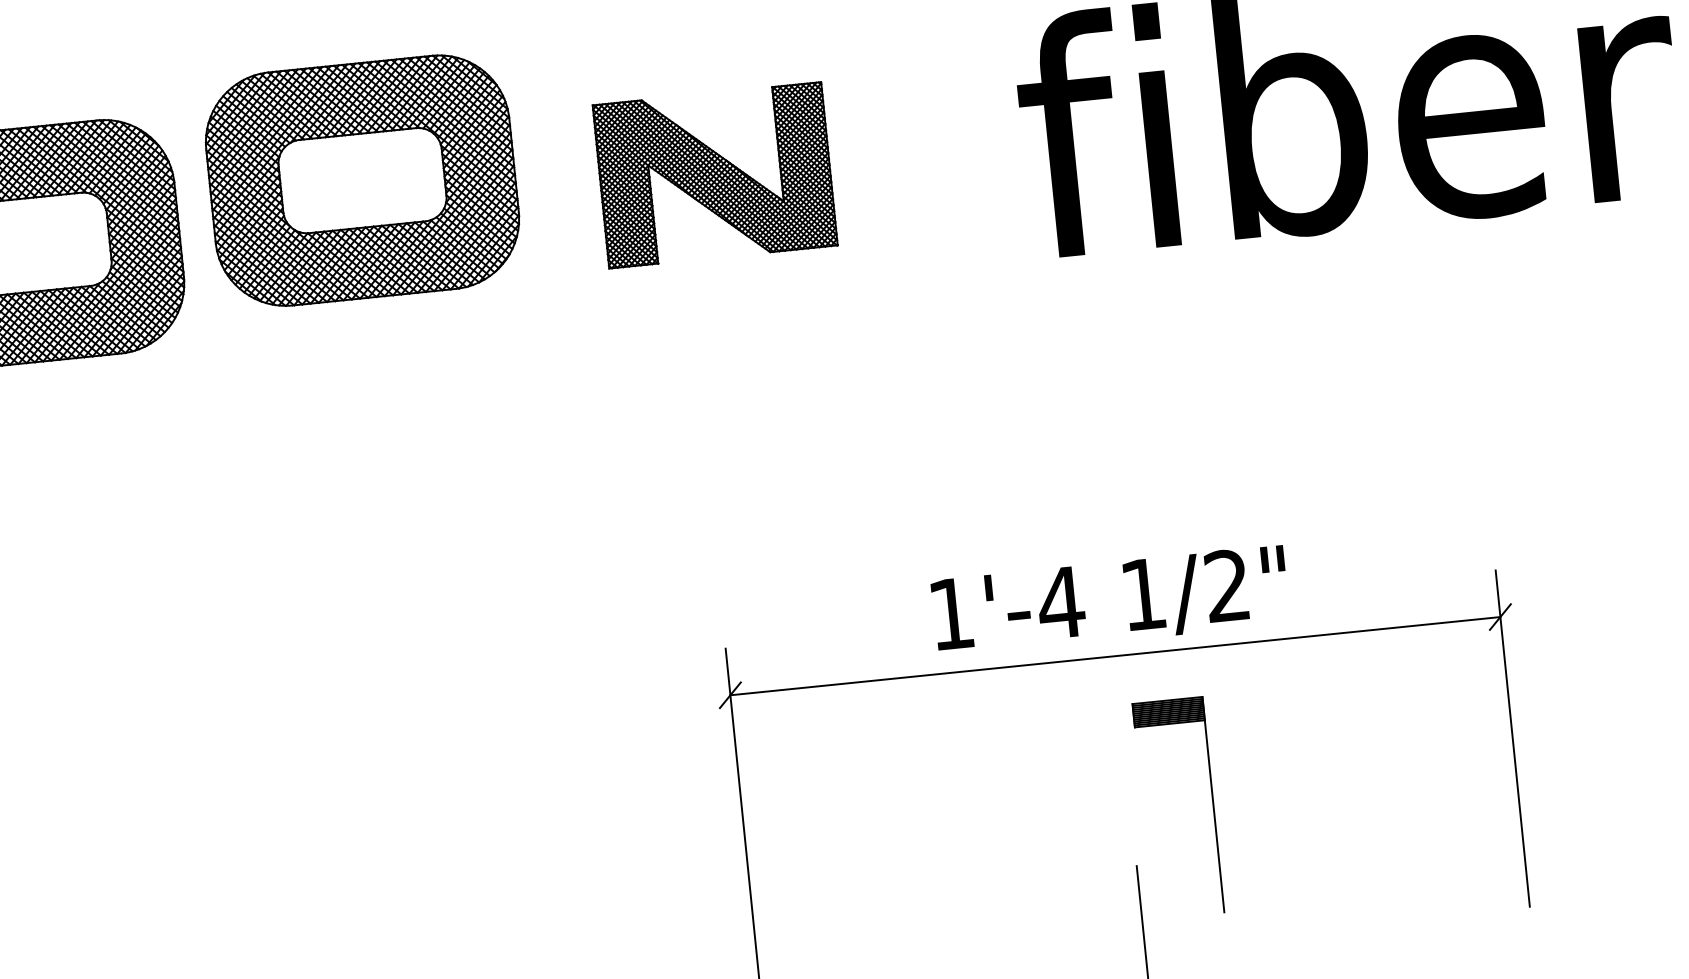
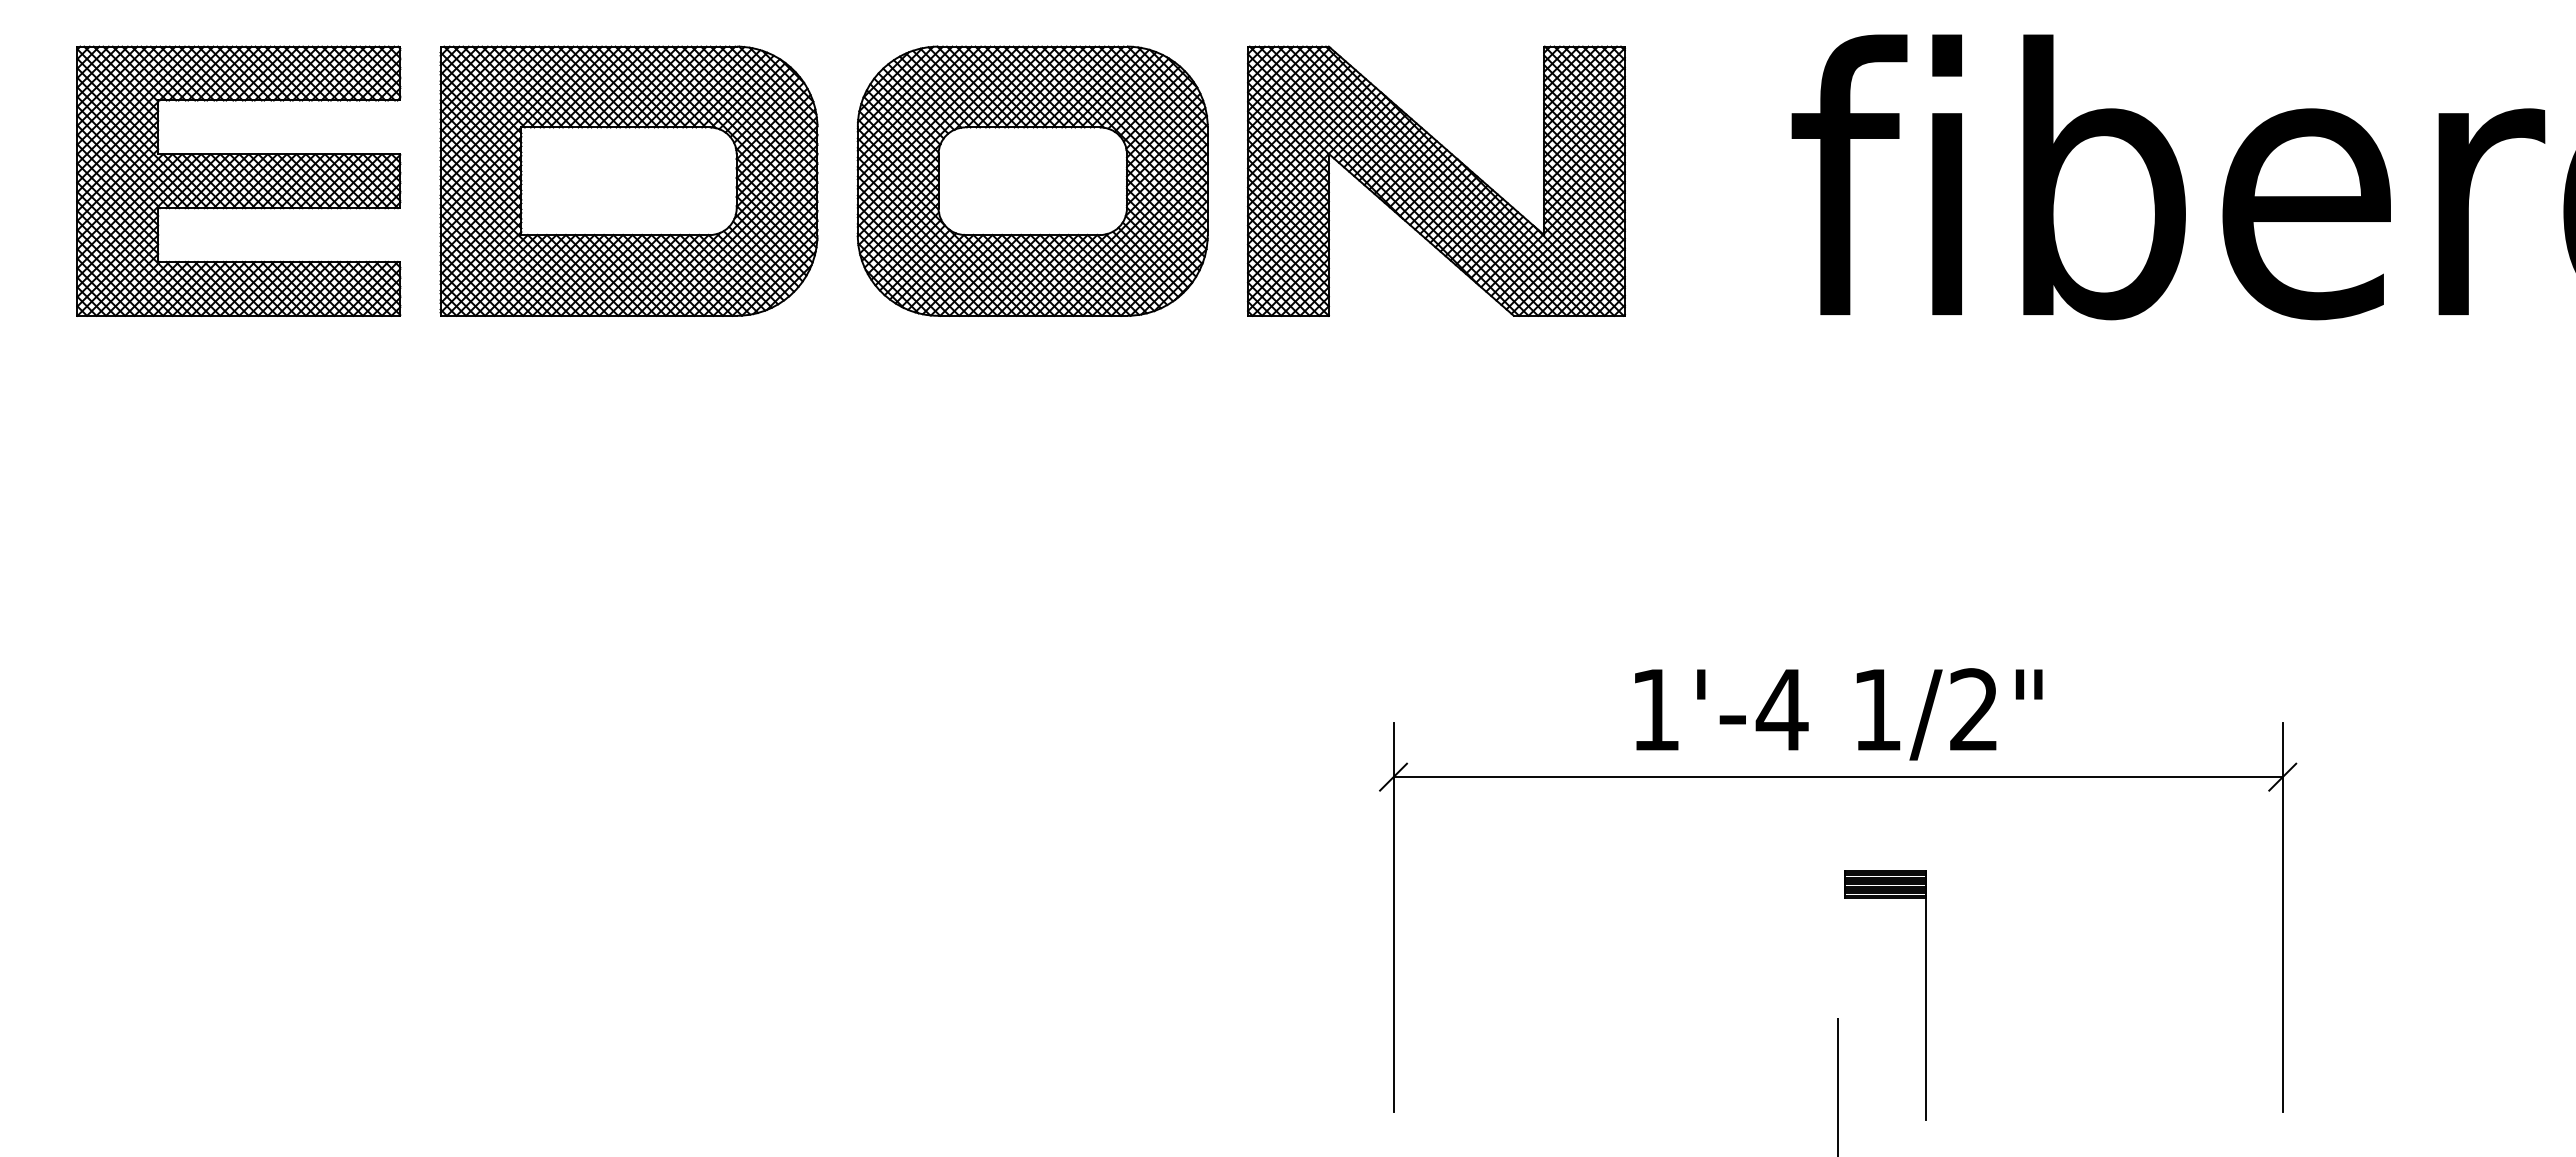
part: (715, 174) -> (1436, 180), size x1.43
part: (362, 180) -> (1032, 180), moved
part: (1213, 804) -> (1925, 995), moved

